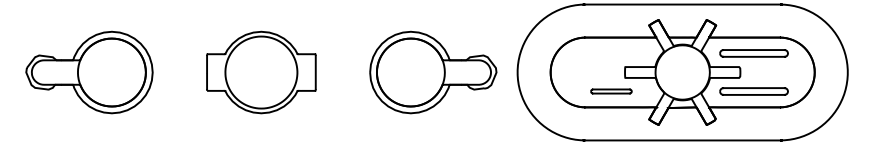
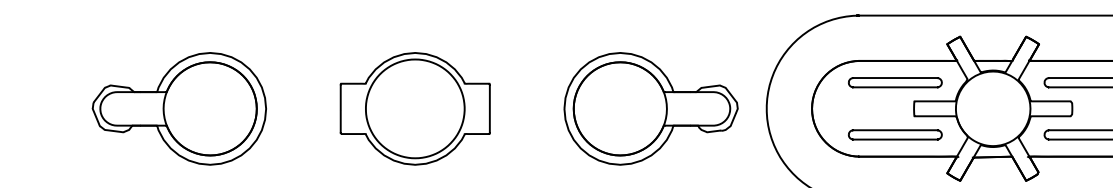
part: (611, 53) -> (895, 82), added
part: (611, 91) -> (895, 134), size x1.67

